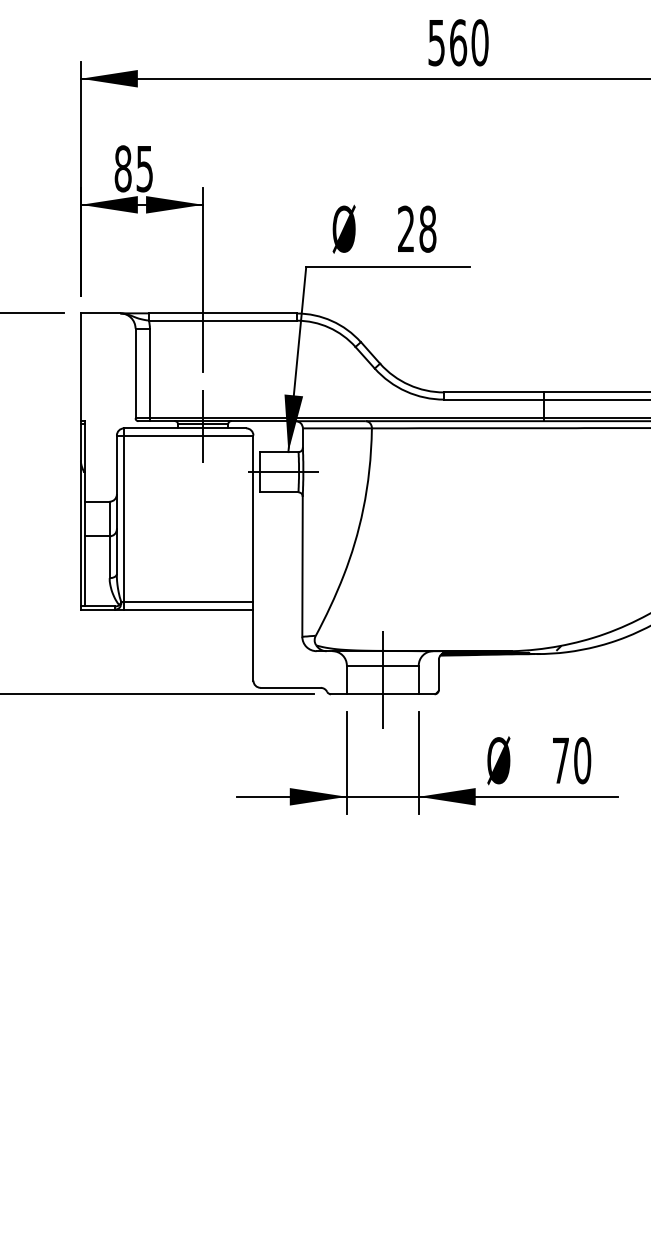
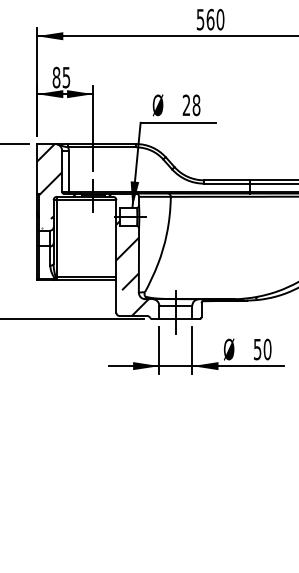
hatch: (123, 403) -> (56, 185), added
hatch: (279, 553) -> (128, 254), added
text: (560, 760) -> (257, 349), 70 -> 50

